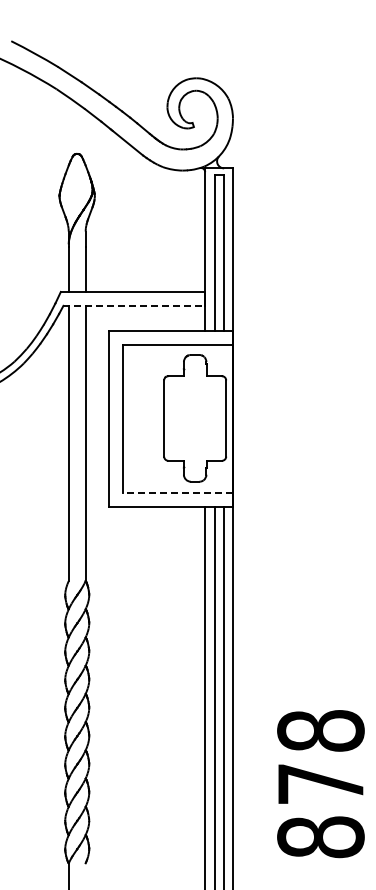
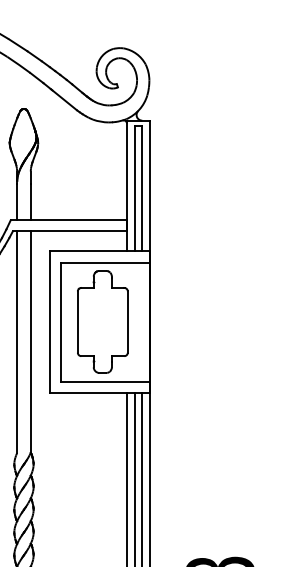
line: (134, 305) -> (70, 231), dashed -> solid
part: (194, 418) -> (102, 322), moved
line: (177, 492) -> (104, 381), dashed -> solid

